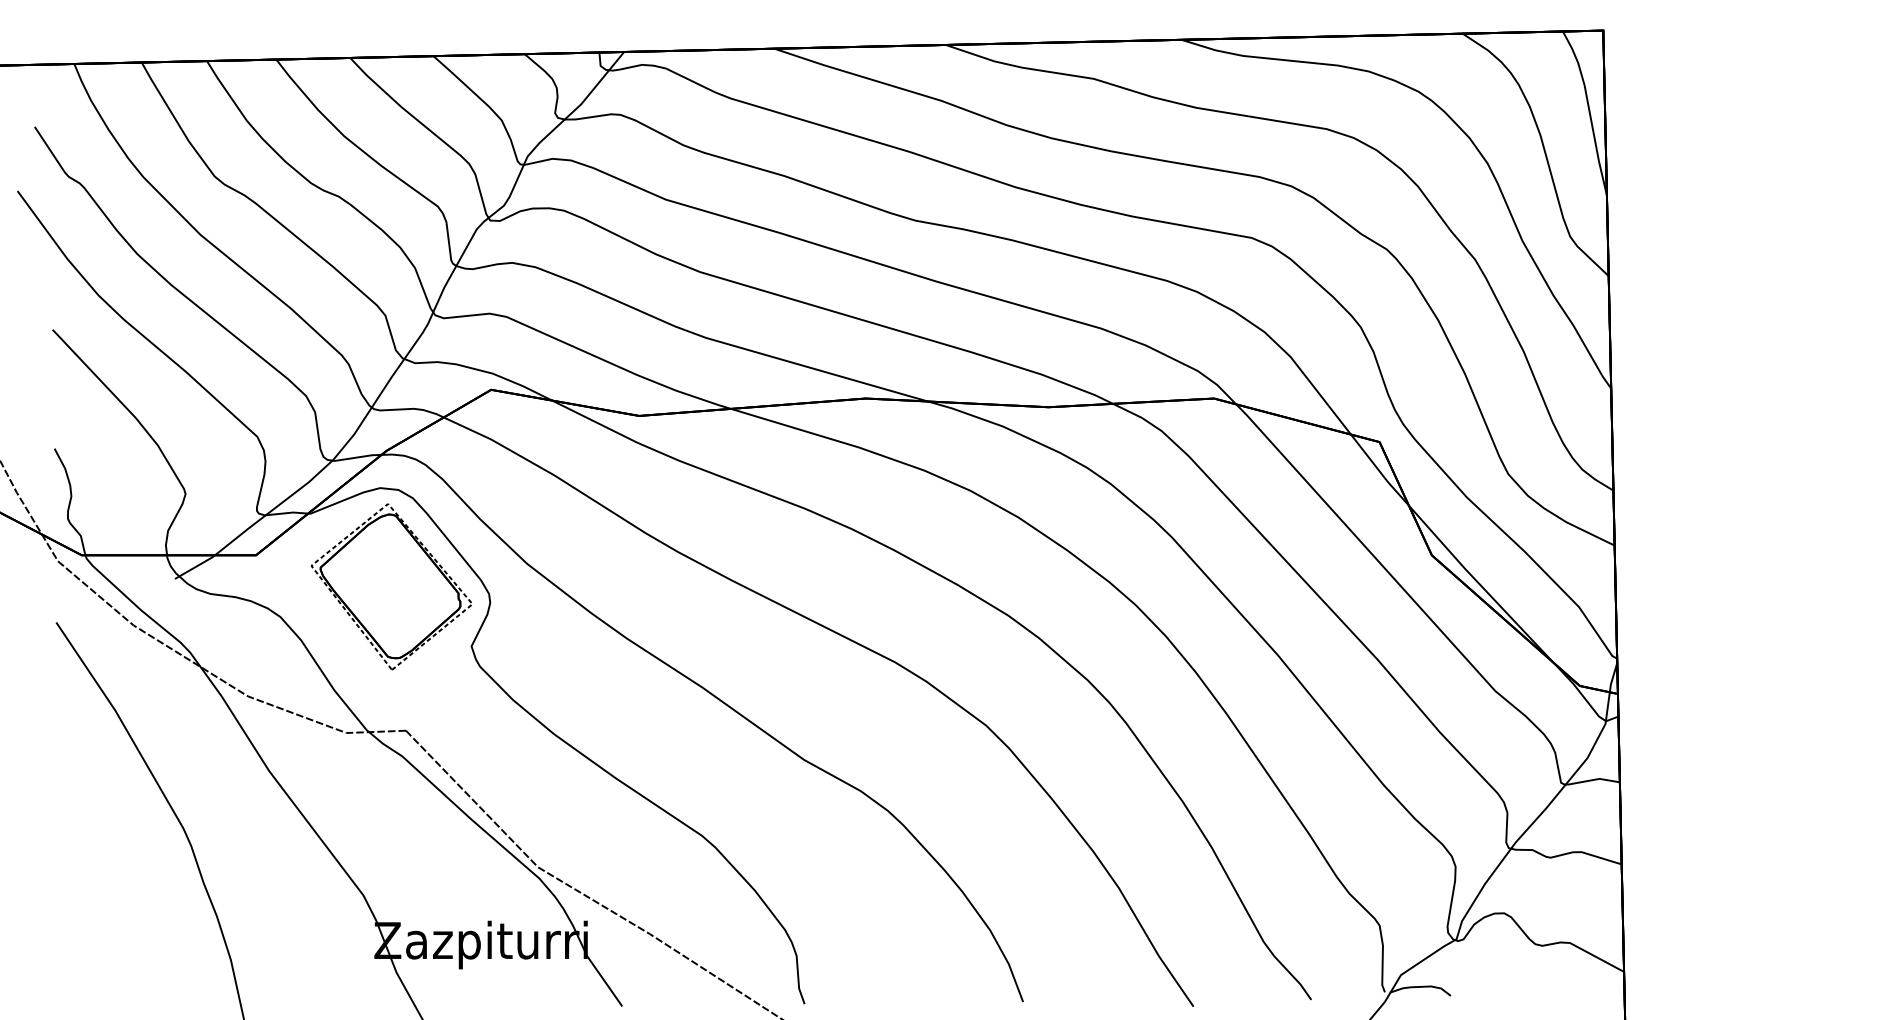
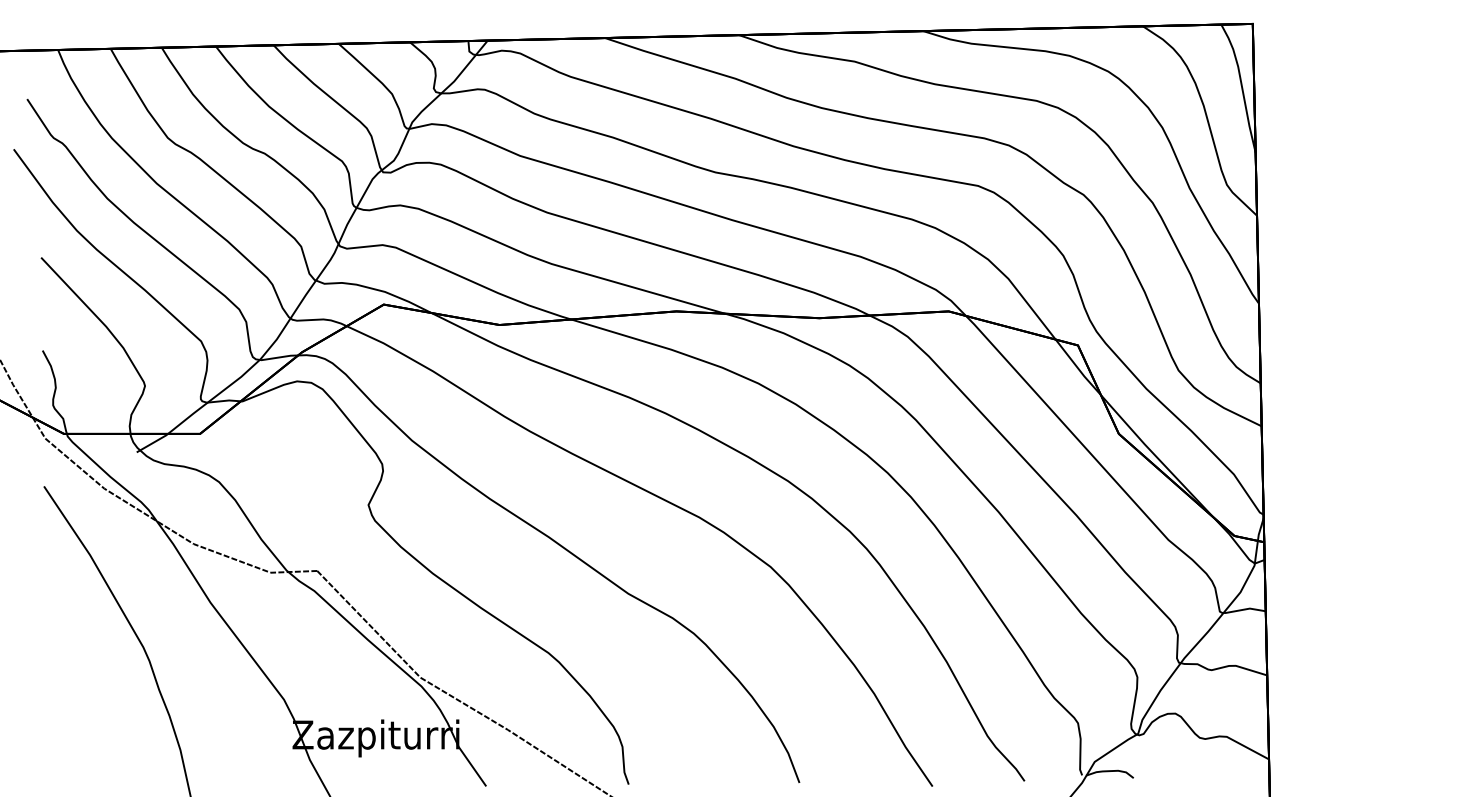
part: (390, 586) -> (305, 458), removed

